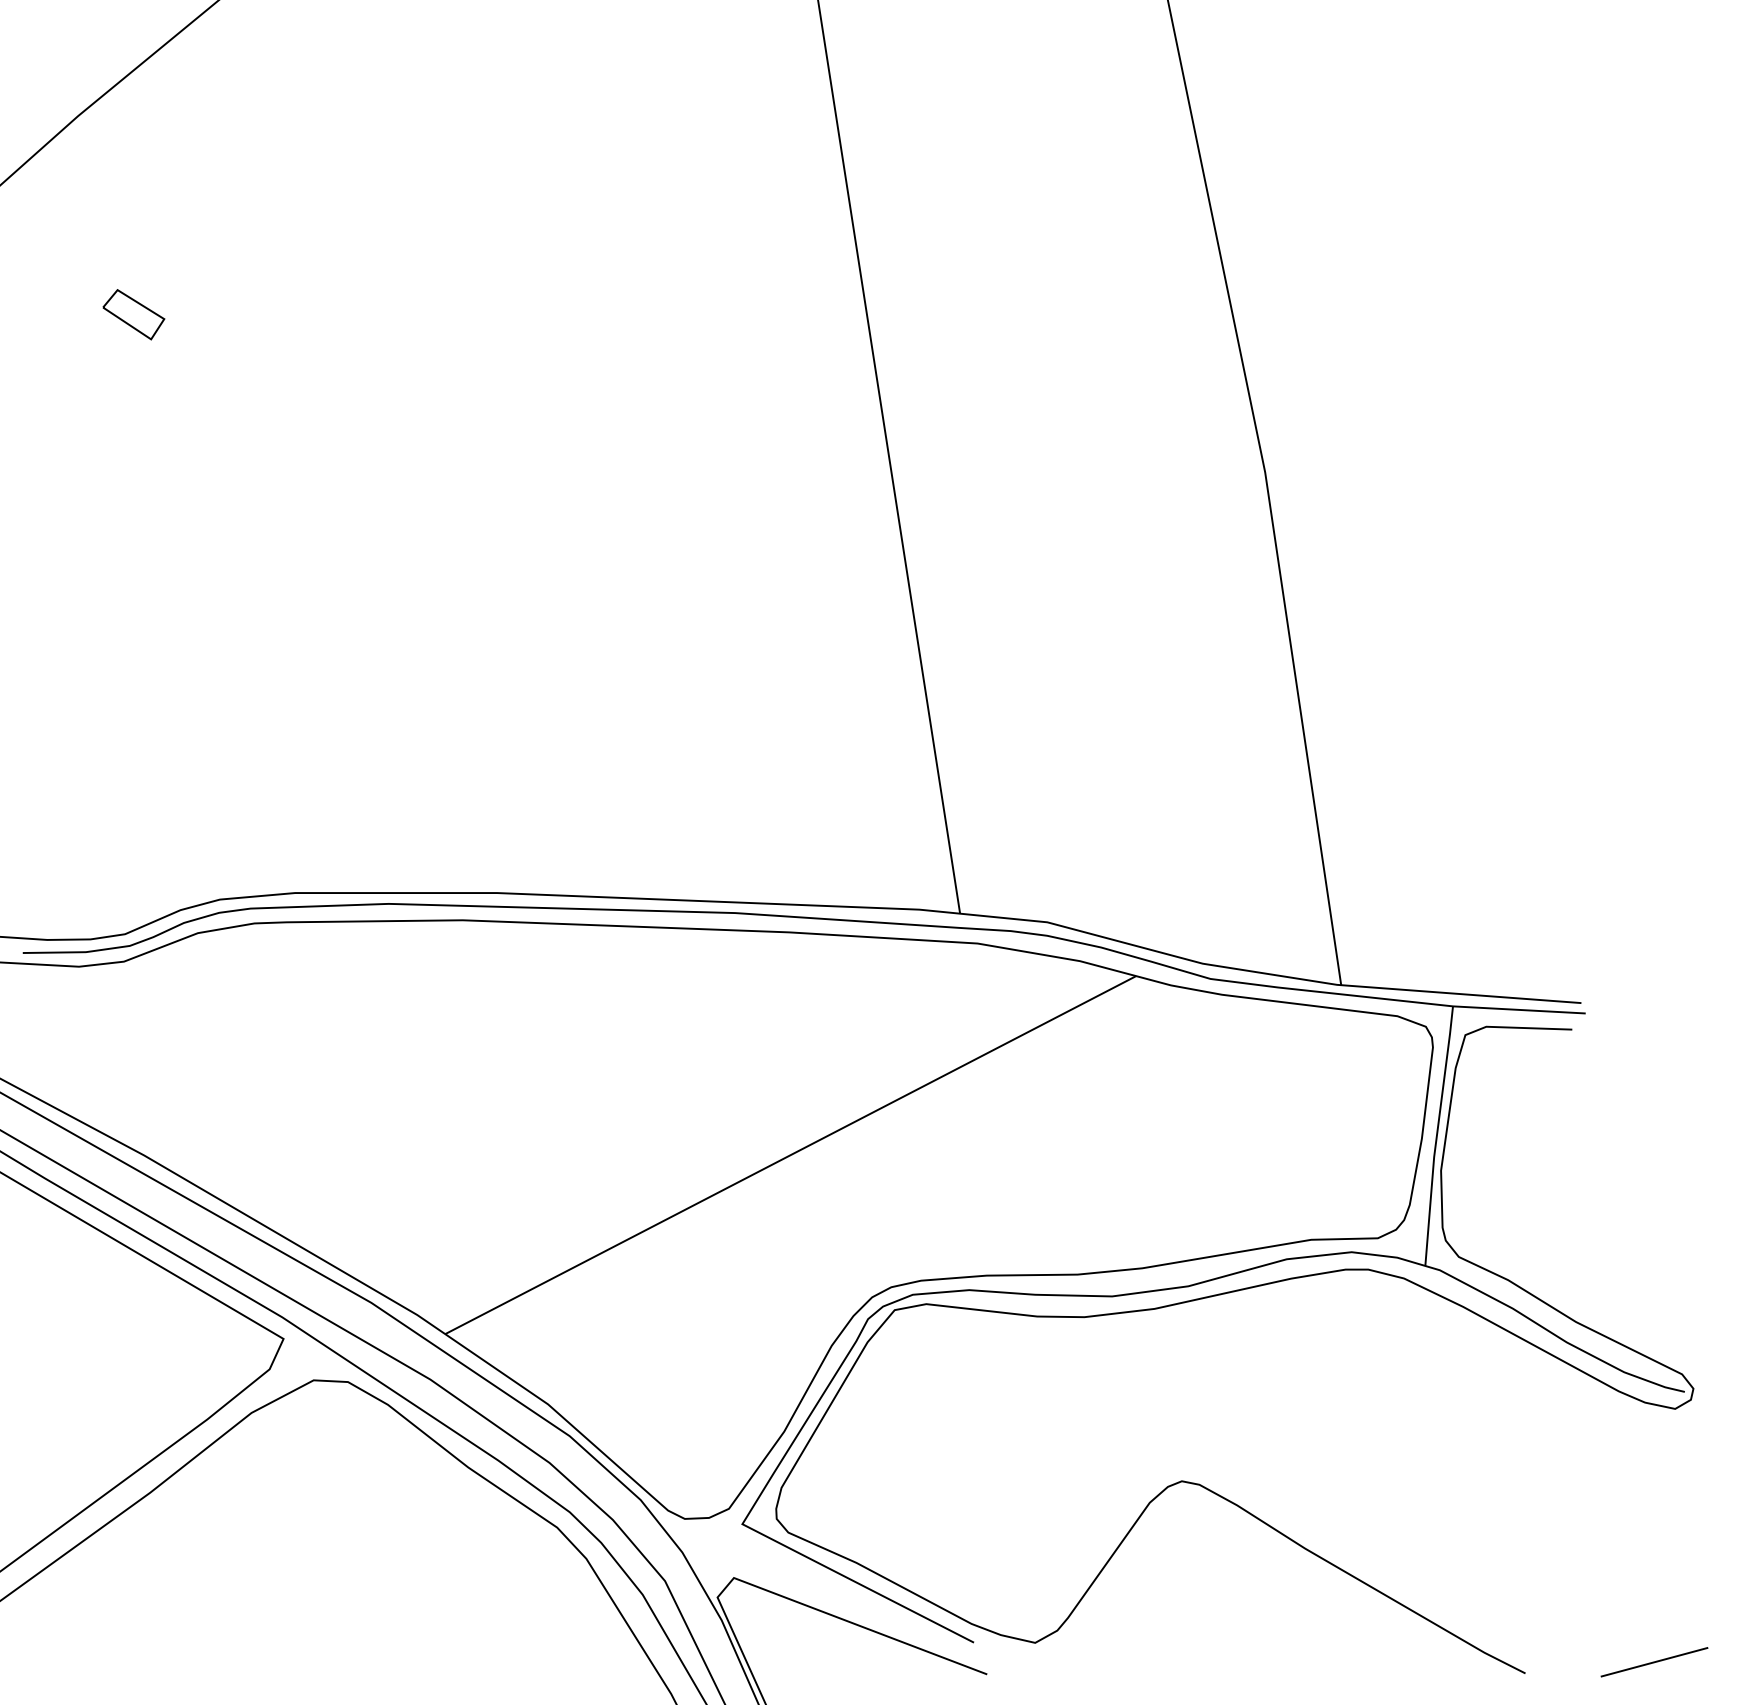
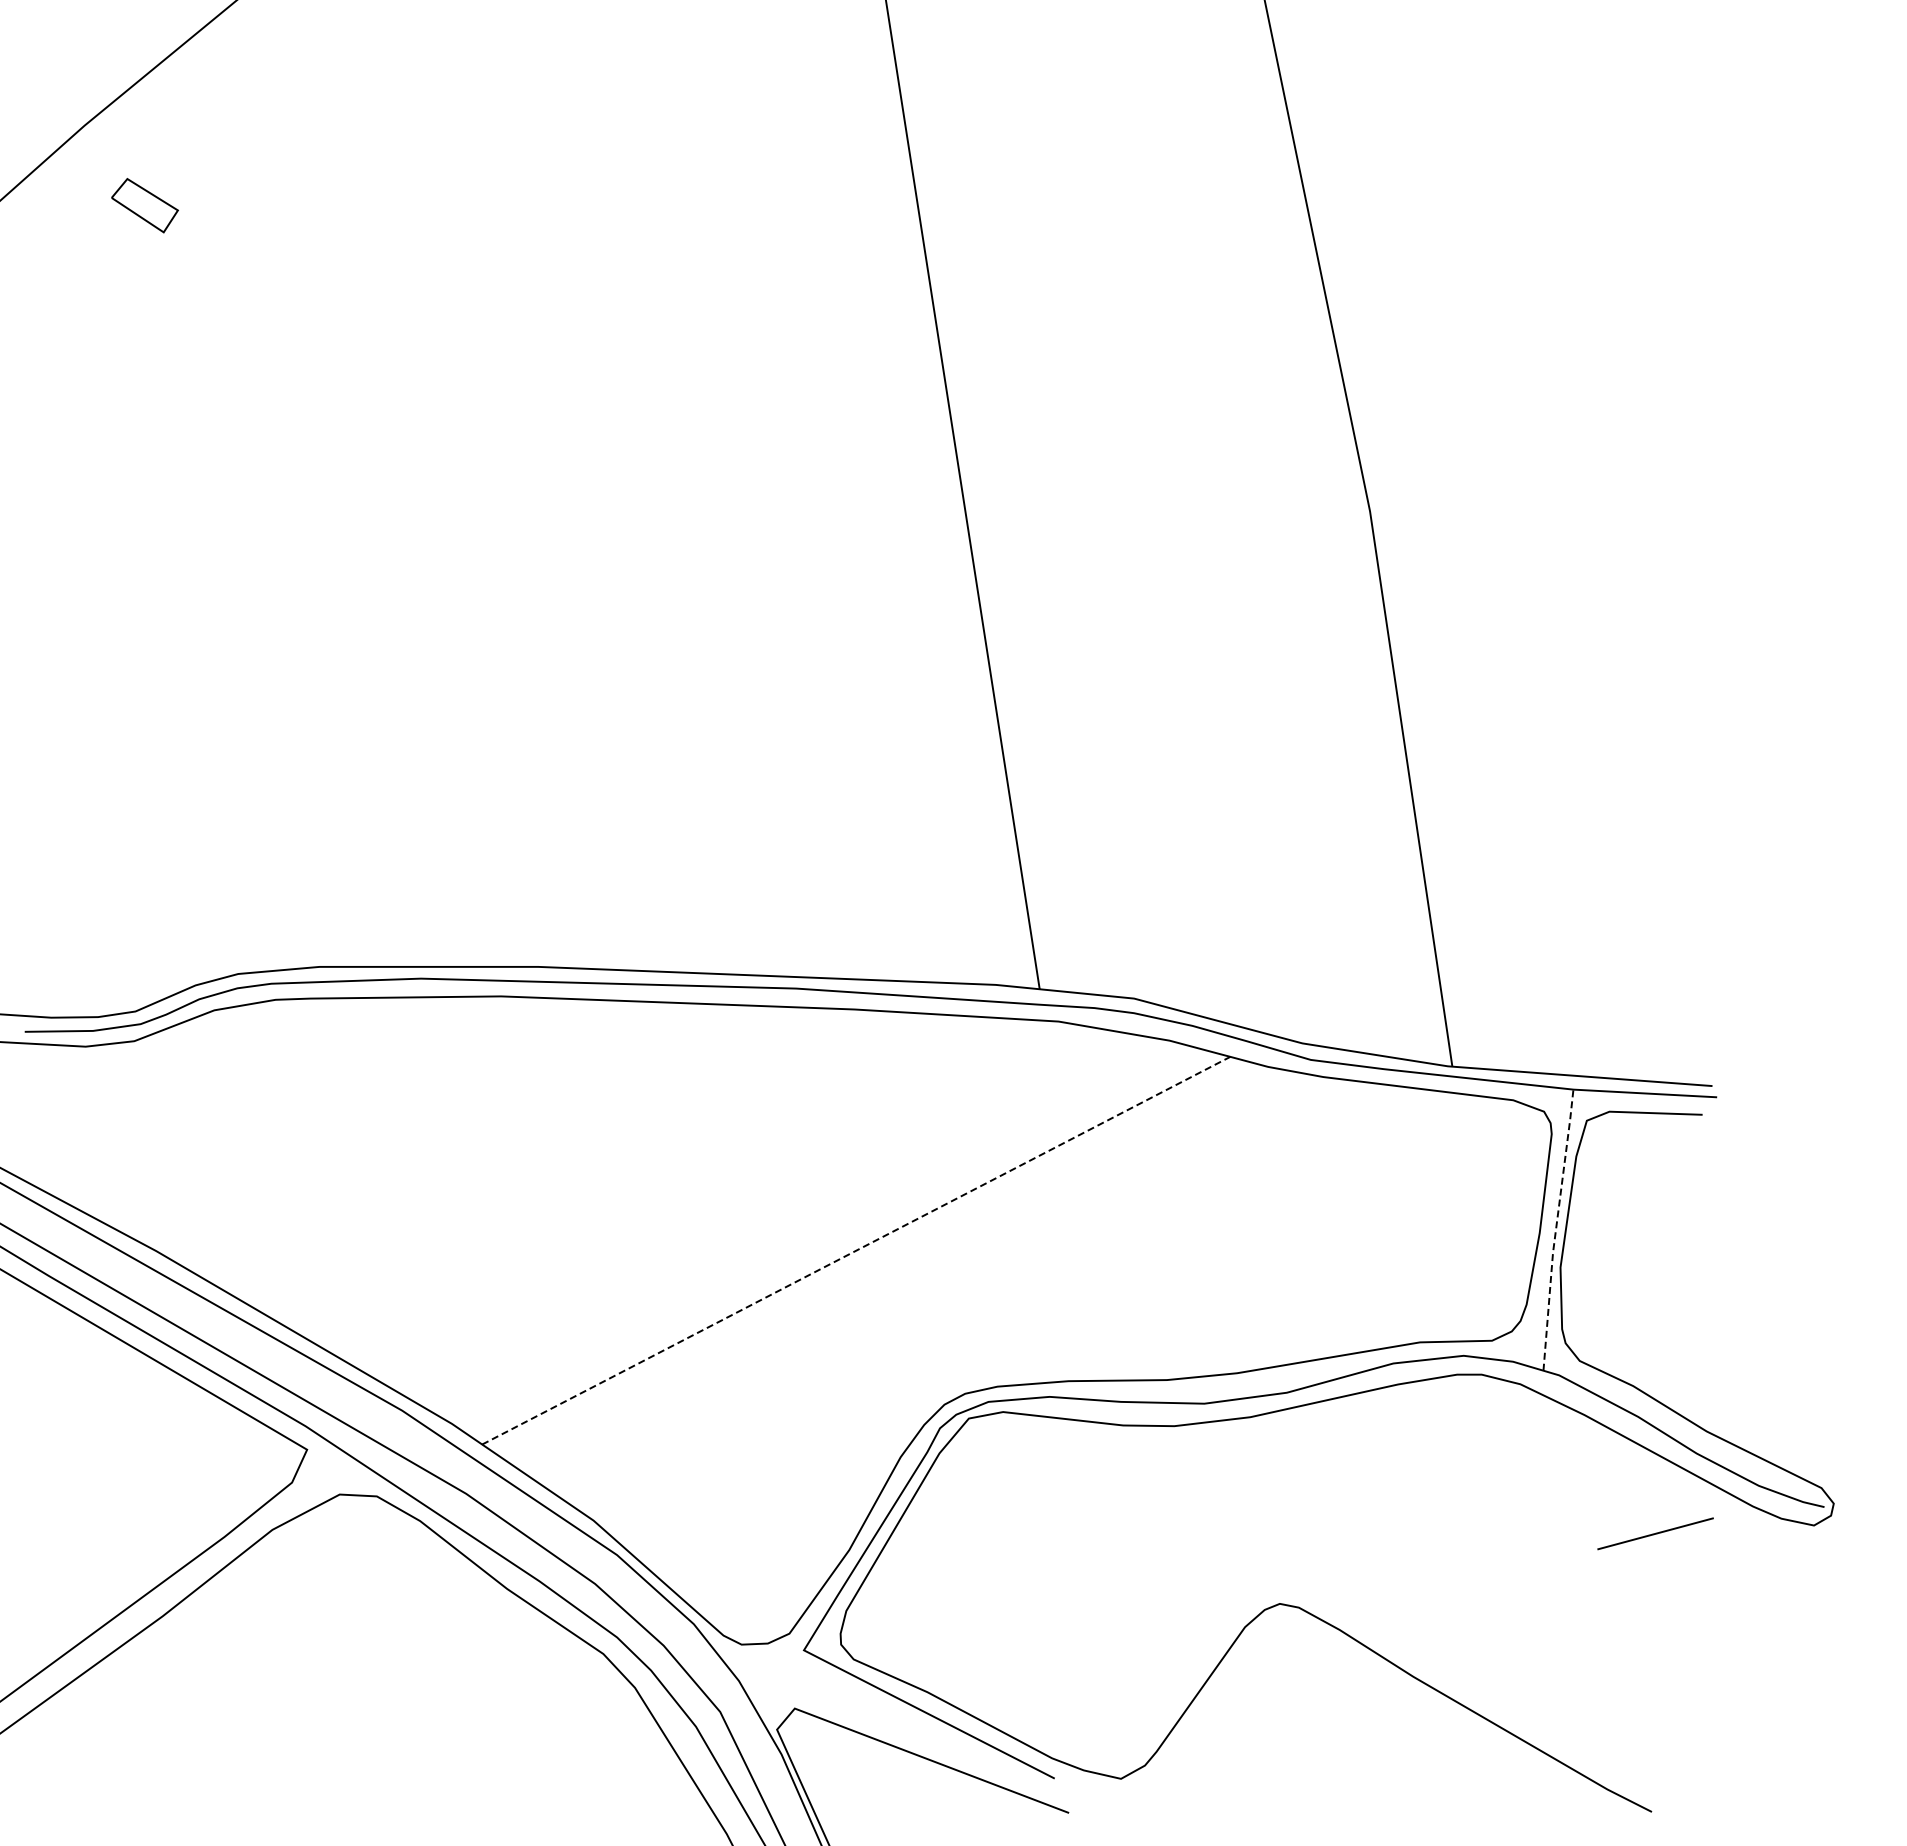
part: (133, 314) -> (144, 205), moved
line: (1437, 1135) -> (1556, 1229), solid -> dashed
line: (790, 1154) -> (856, 1250), solid -> dashed
line: (1654, 1661) -> (1655, 1533), moved

